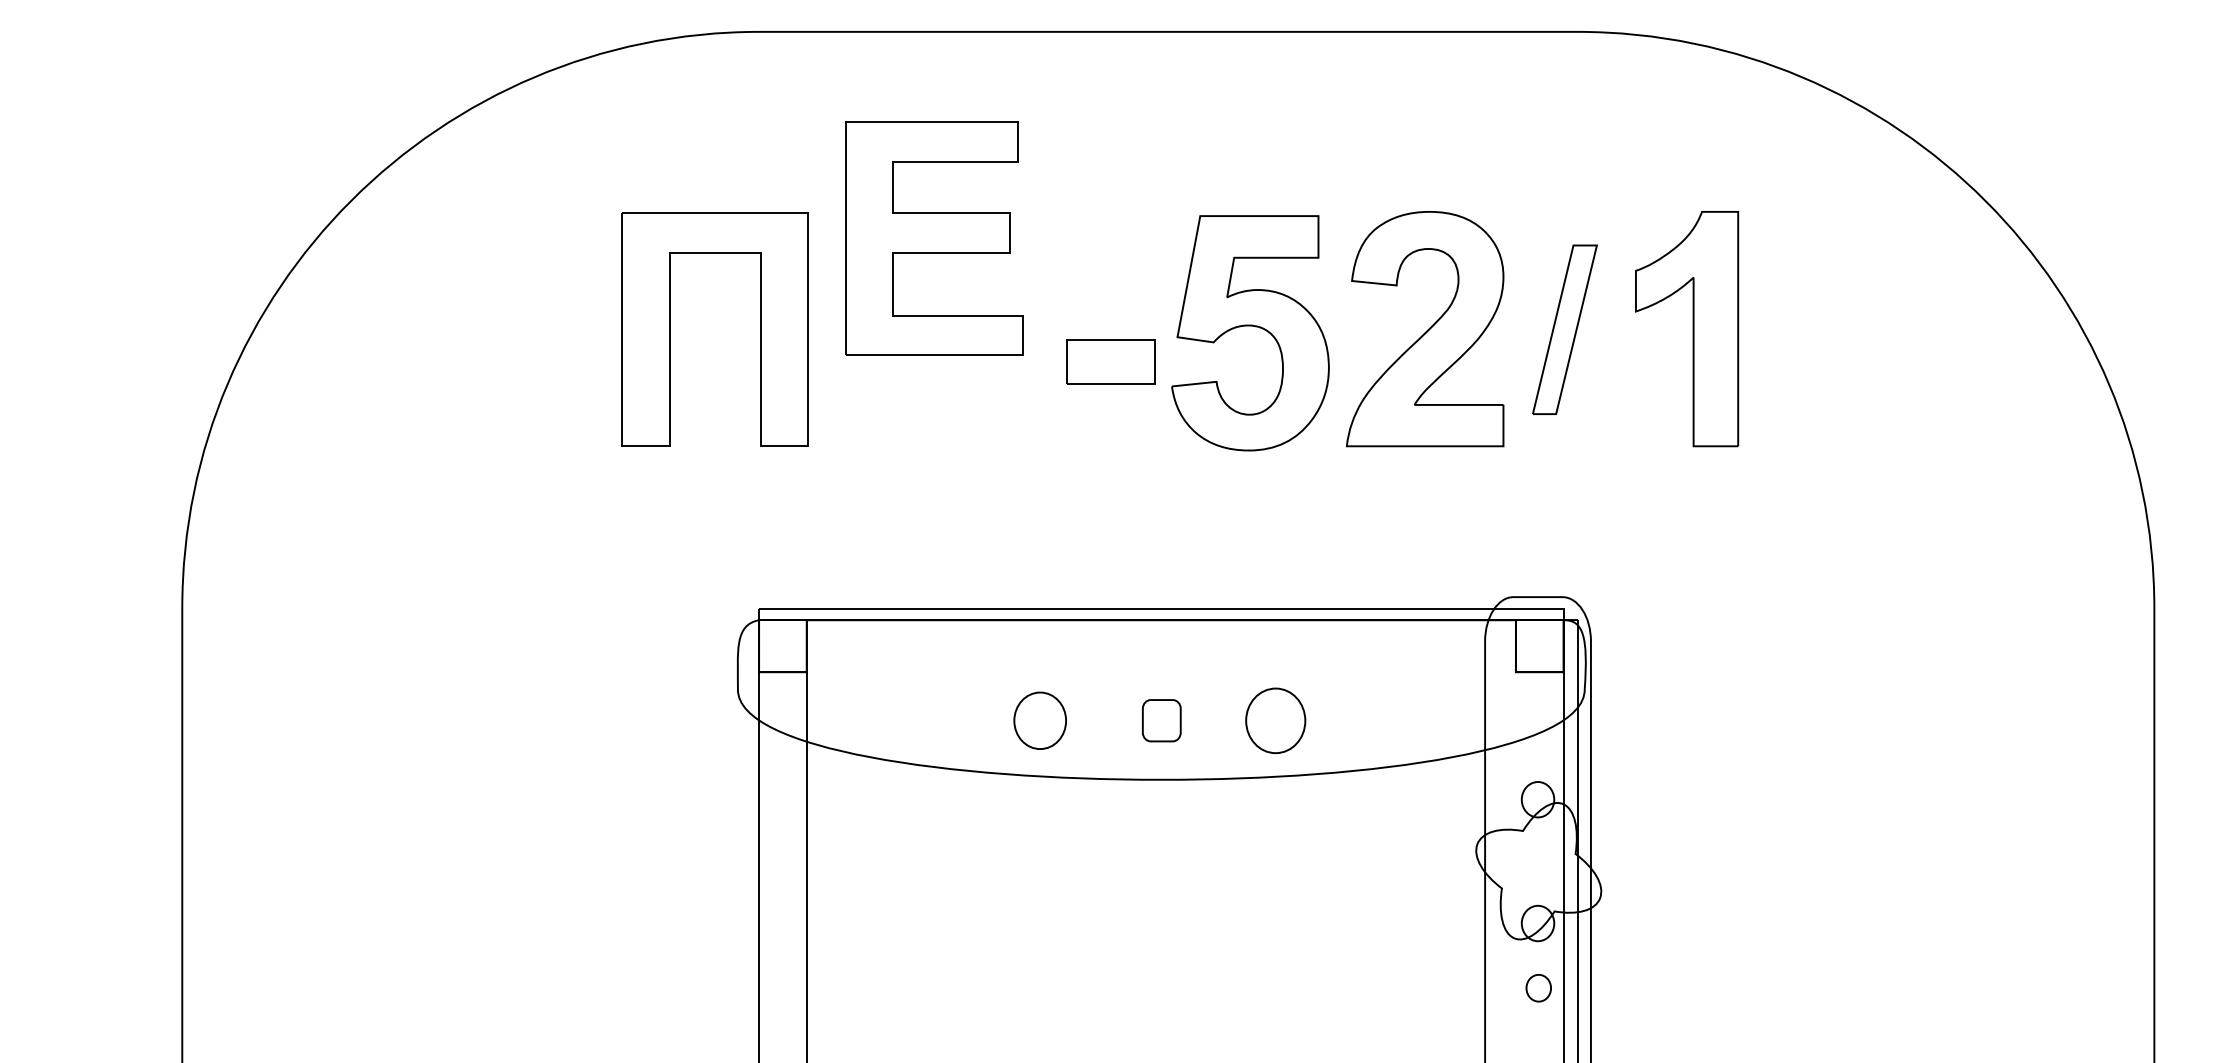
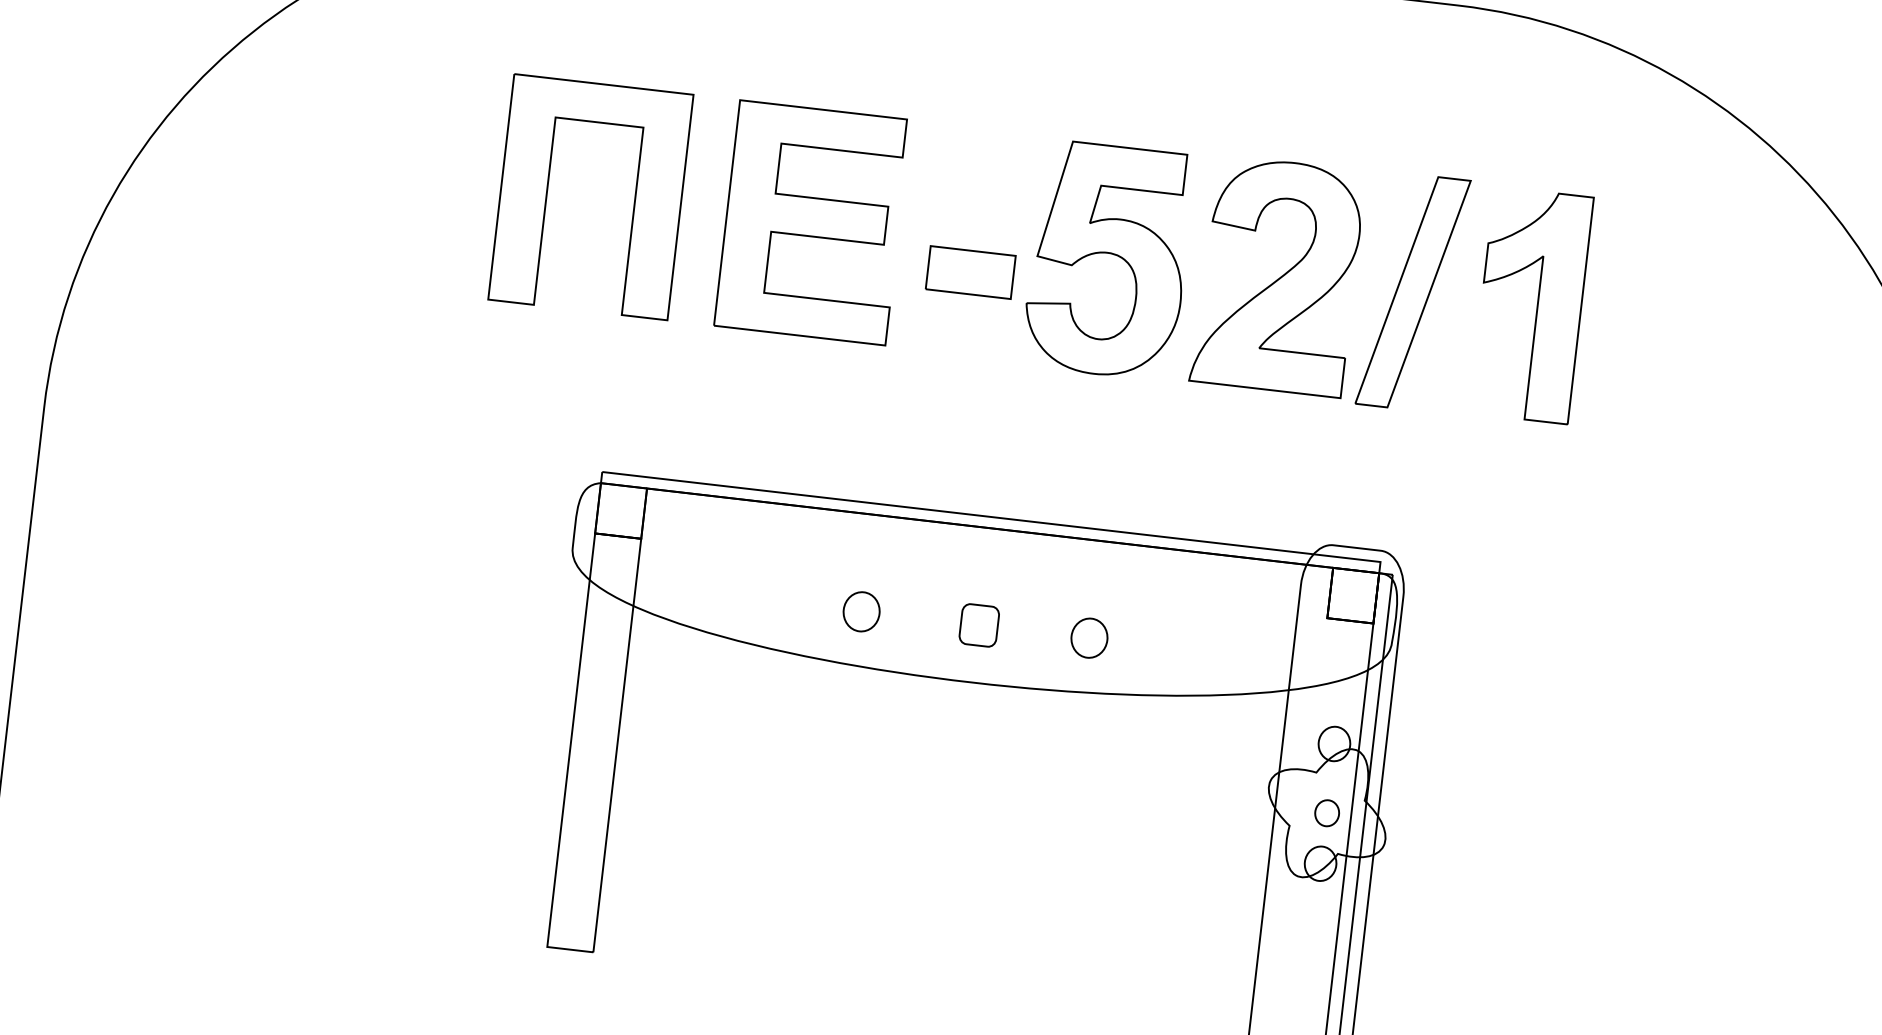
part: (934, 238) -> (812, 222), moved
part: (1564, 329) -> (1412, 292), size x1.43
part: (1039, 720) -> (861, 611), size x0.71
part: (1275, 720) -> (1089, 637), size x0.62
part: (1538, 988) -> (1326, 813), moved

